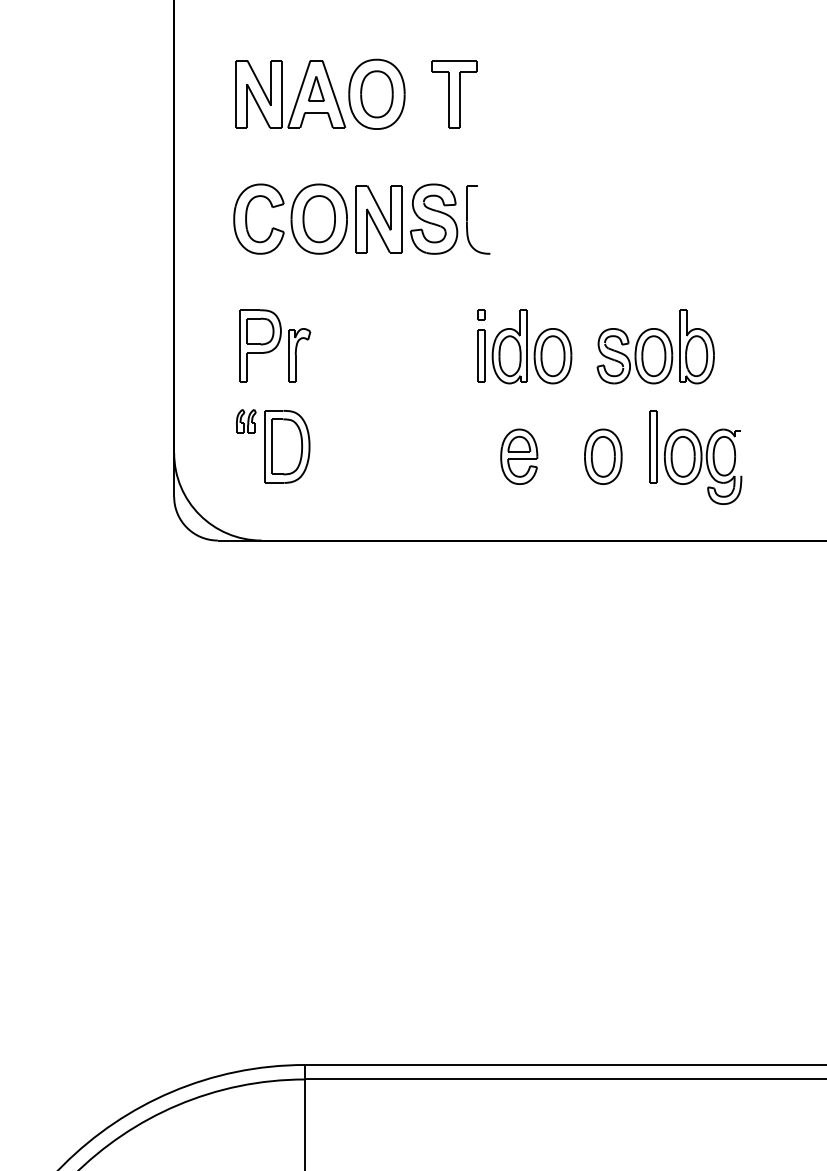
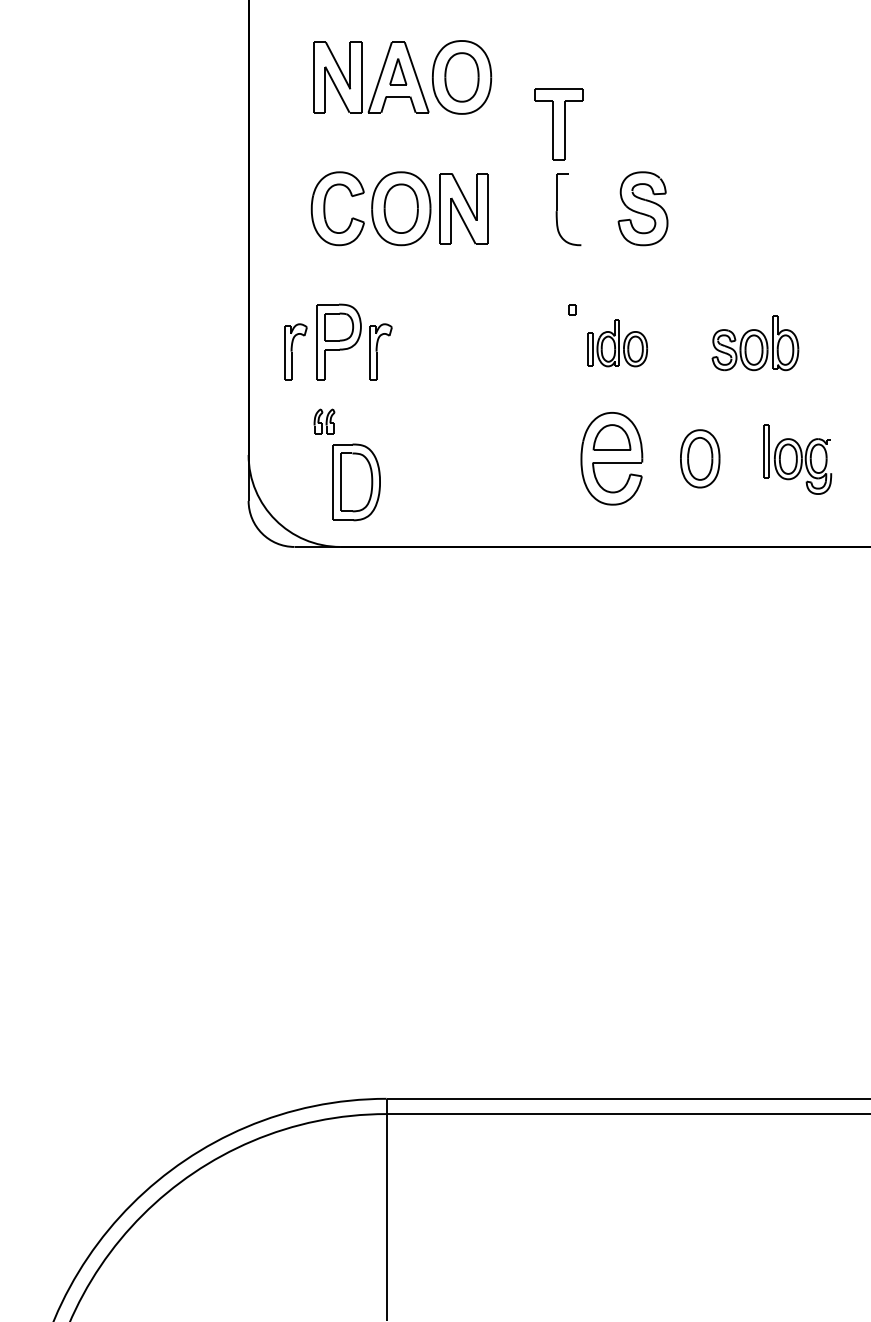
part: (454, 94) -> (558, 124), moved
part: (433, 218) -> (642, 208), moved
part: (524, 347) -> (617, 343), size x0.6
part: (655, 347) -> (755, 343), size x0.7
part: (218, 354) -> (295, 351), added
part: (287, 446) -> (356, 482), moved
part: (519, 456) -> (611, 458), size x1.6
part: (695, 457) -> (797, 459), size x0.7

